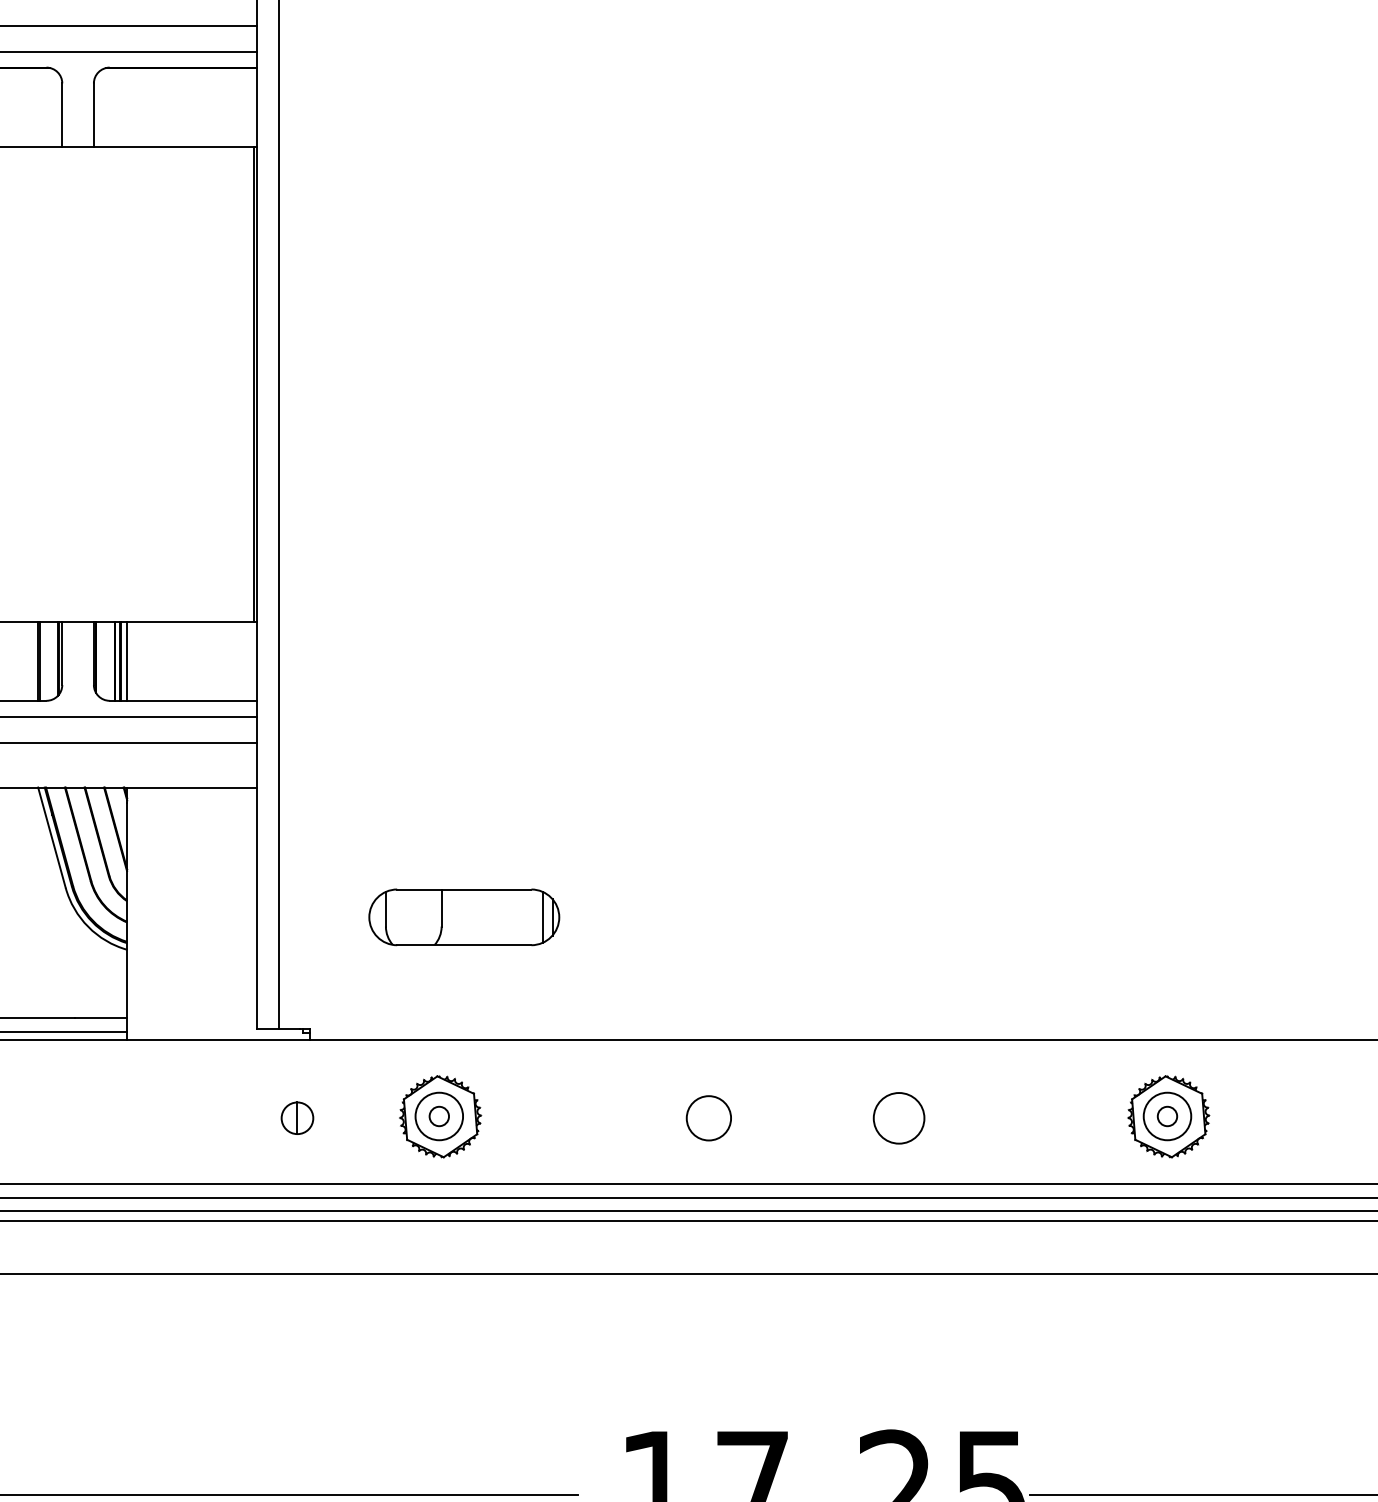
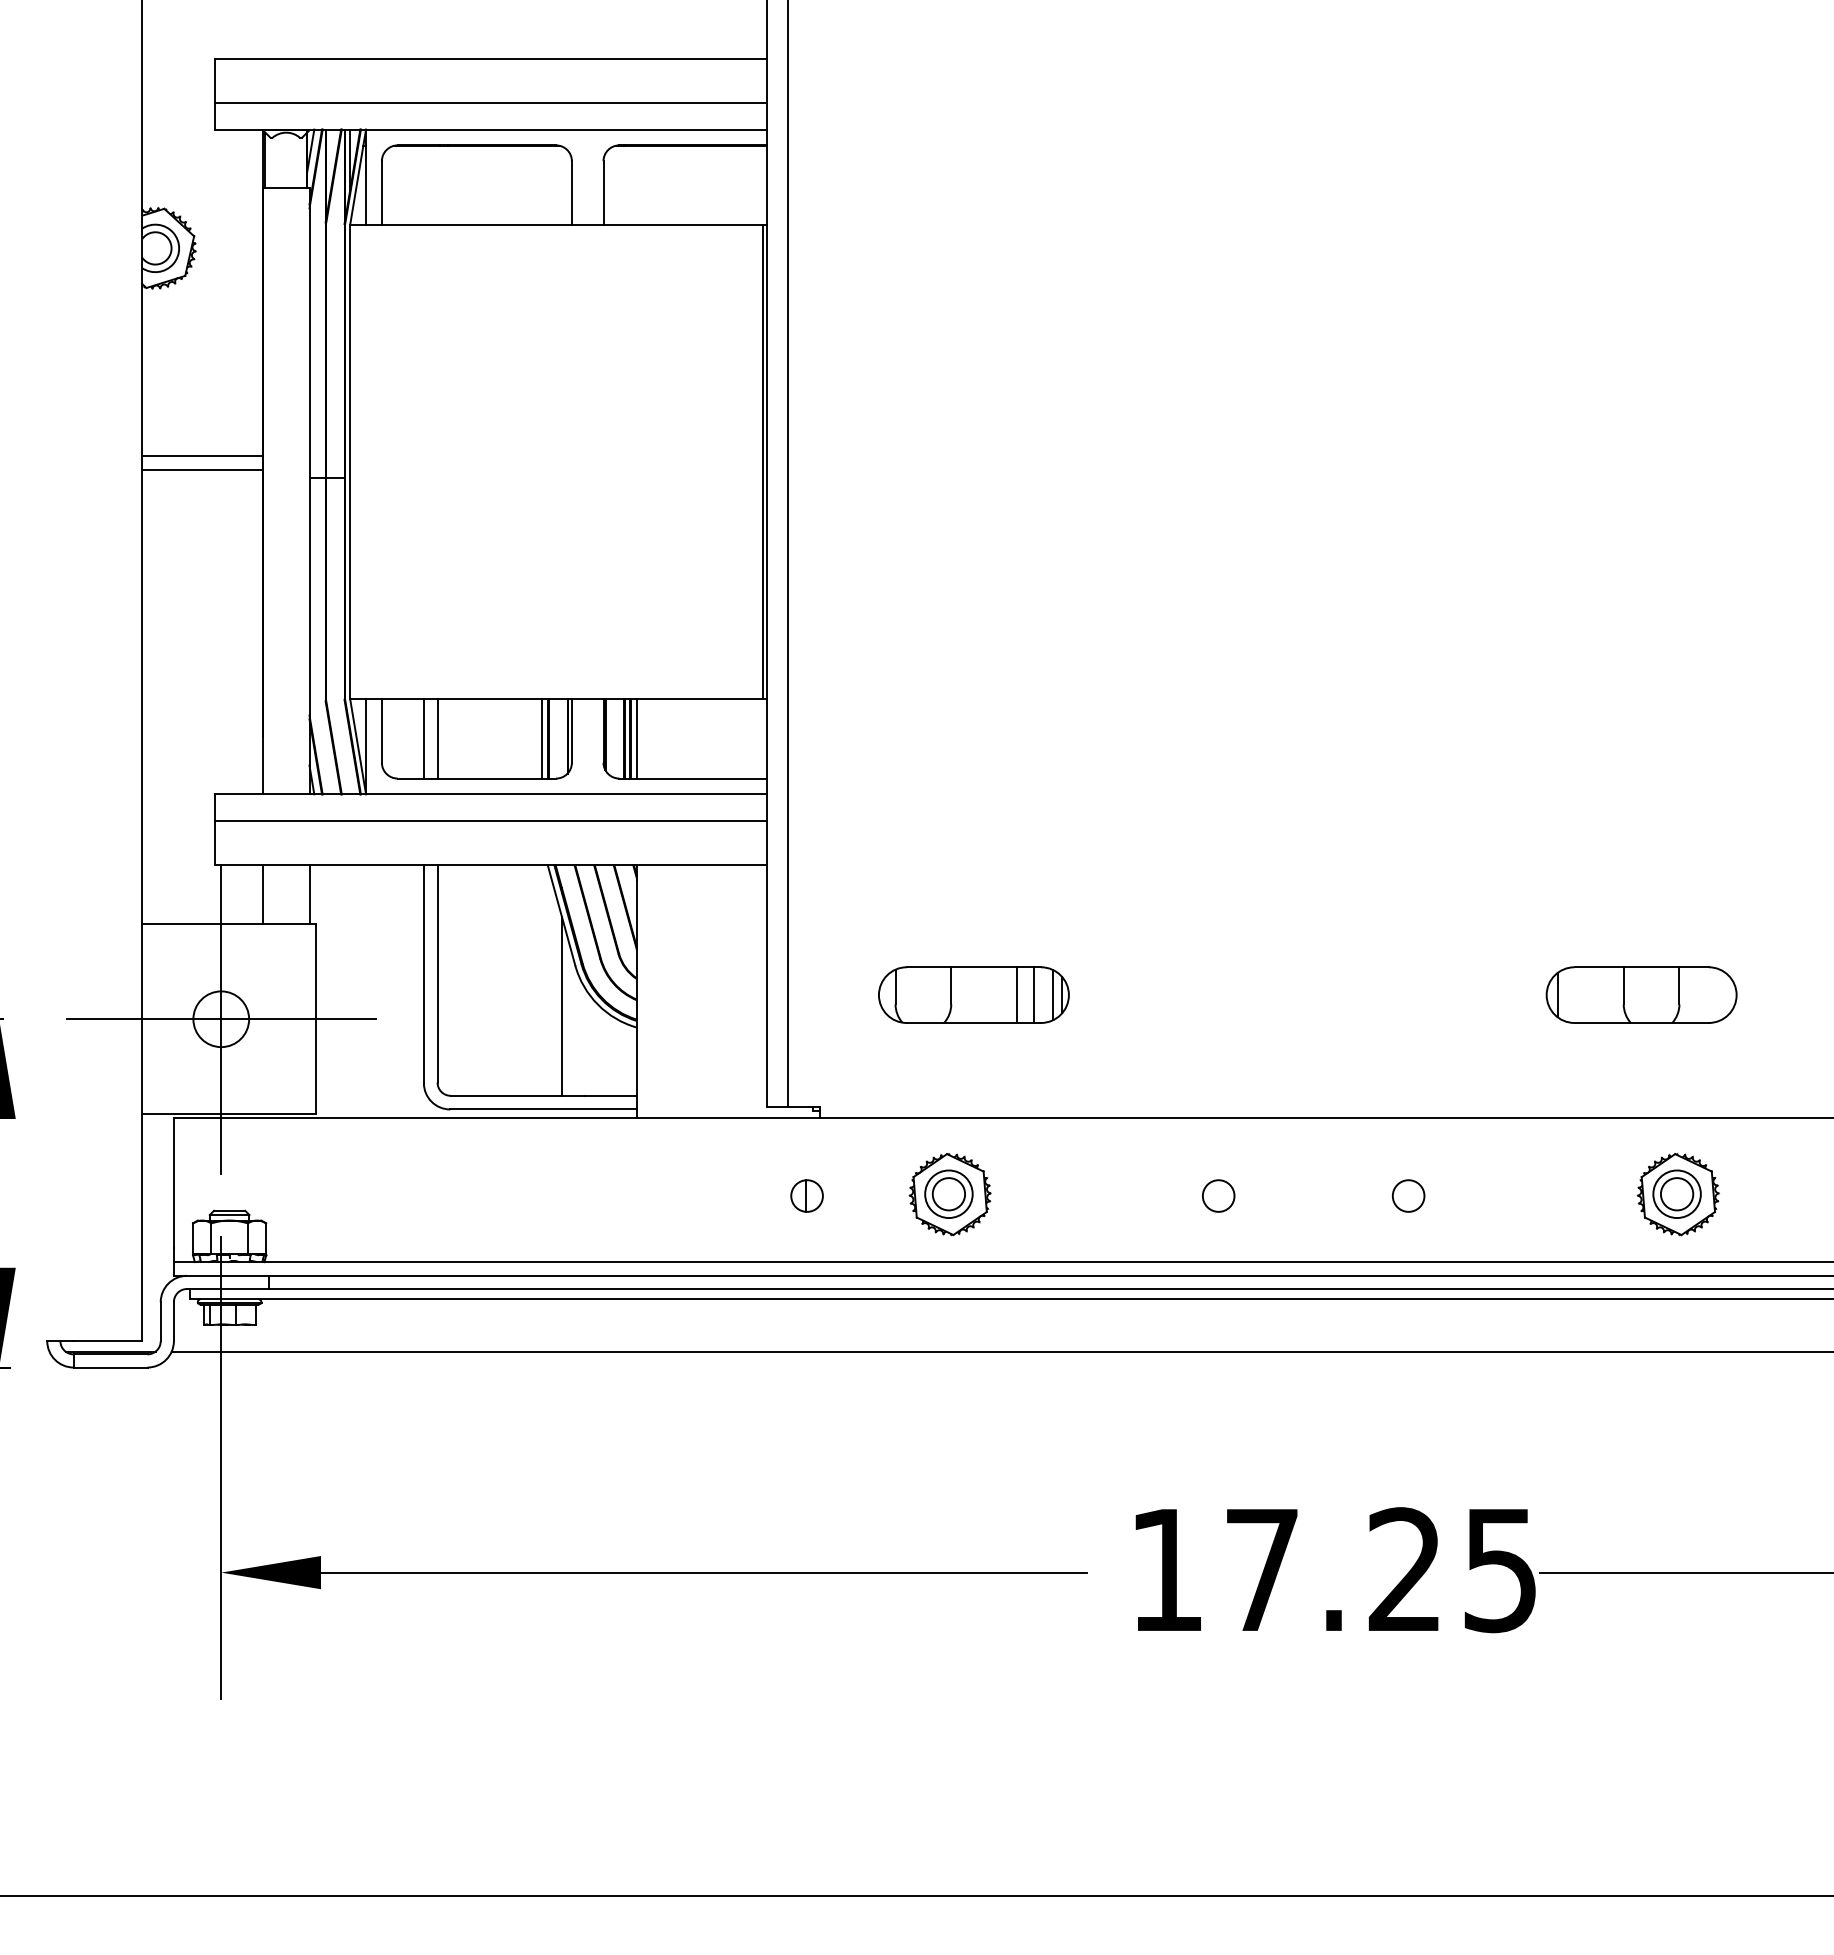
line: (31, 660) -> (541, 738), added
line: (507, 916) -> (1017, 994), added
line: (524, 916) -> (1034, 994), added
part: (1131, 916) -> (1641, 994), added
line: (51, 927) -> (561, 1005), added
circle: (438, 1116) -> (948, 1194), size x1.67
circle: (1166, 1116) -> (1676, 1194), size x1.67
circle: (708, 1117) -> (1218, 1195), size x0.71
circle: (898, 1117) -> (1408, 1195), size x0.62

